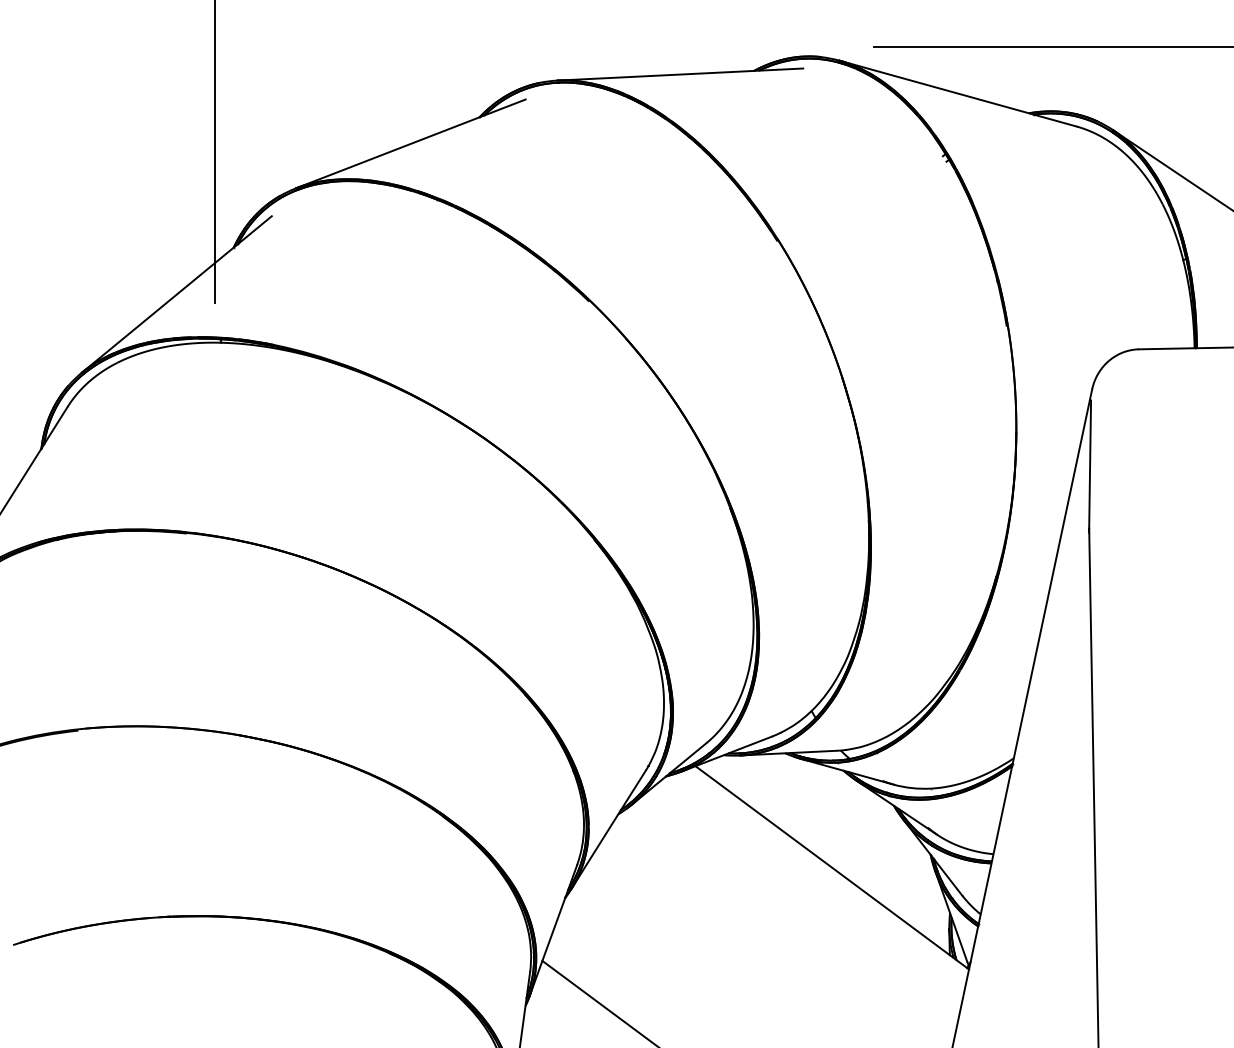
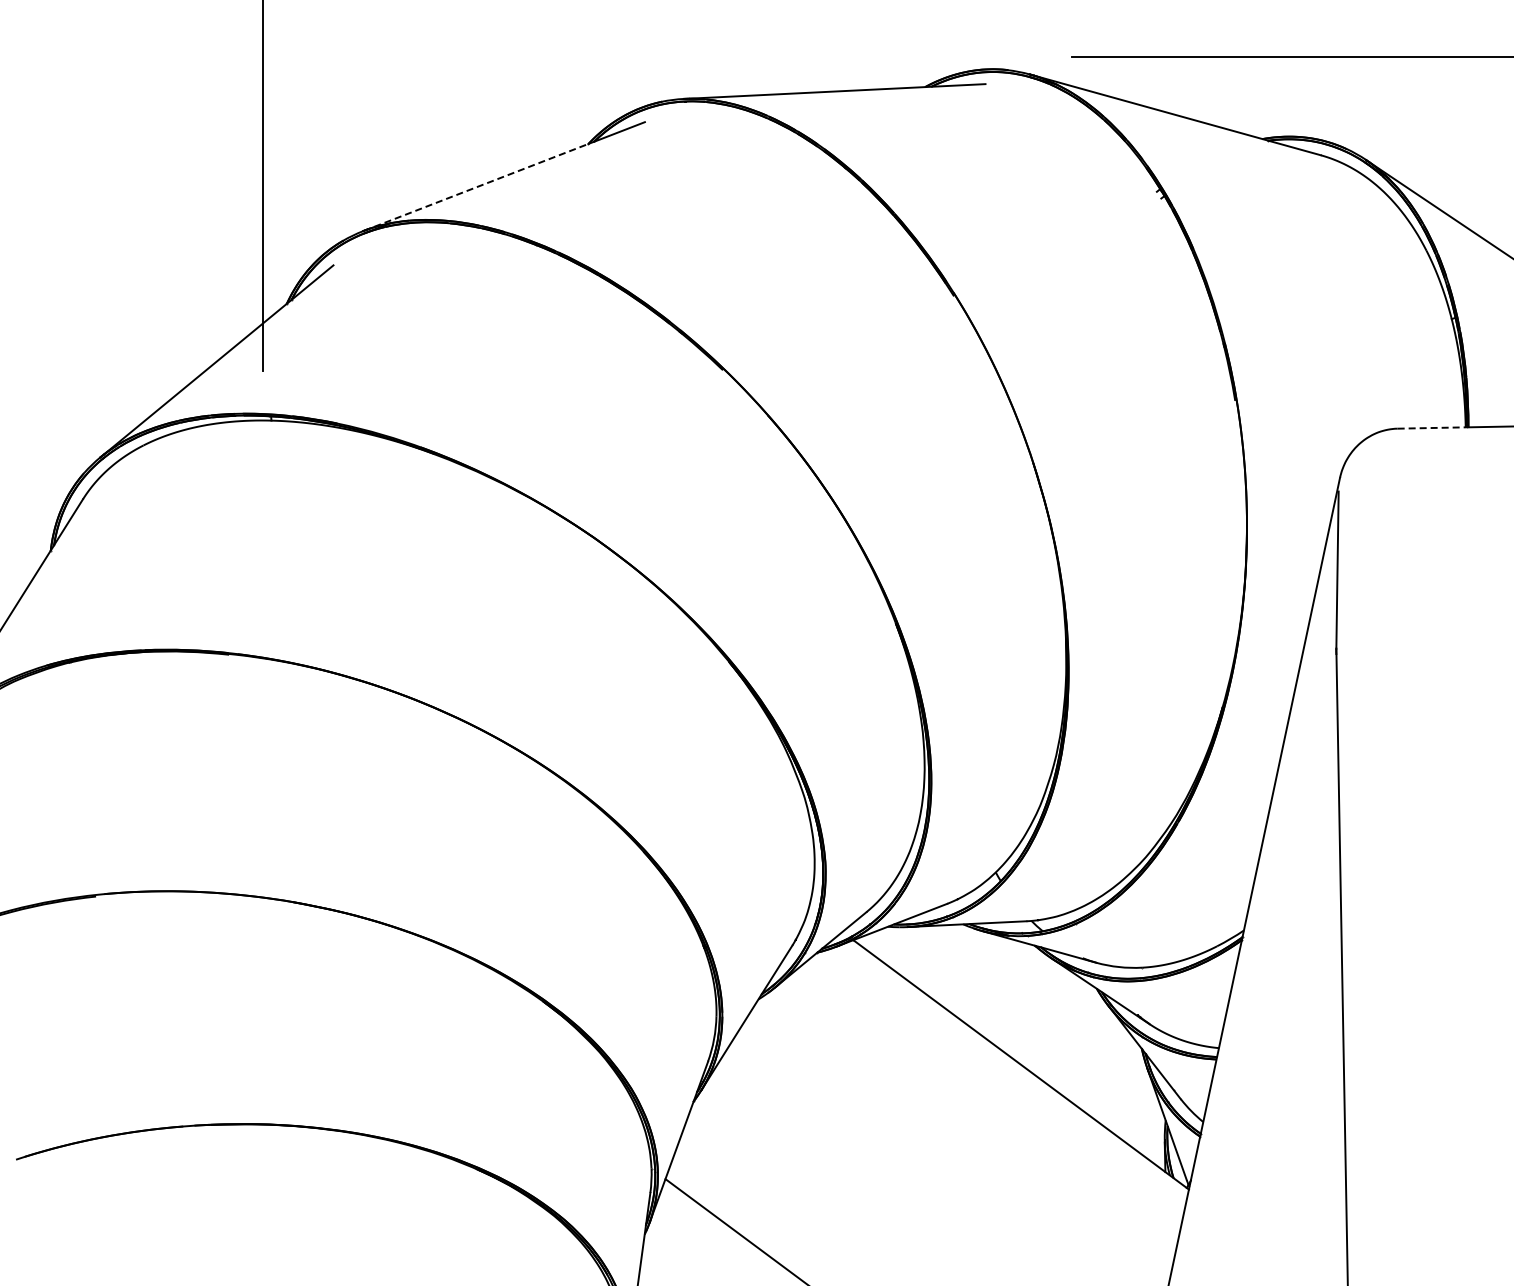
line: (388, 152) -> (476, 187), solid -> dashed
line: (1167, 349) -> (1432, 428), solid -> dashed

